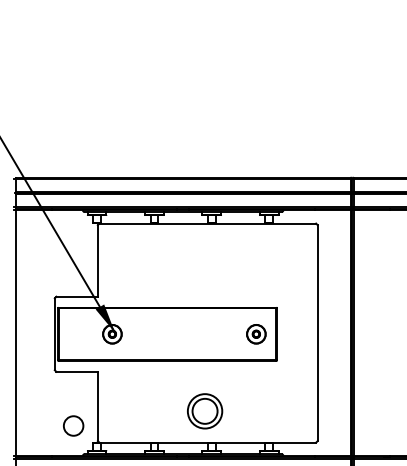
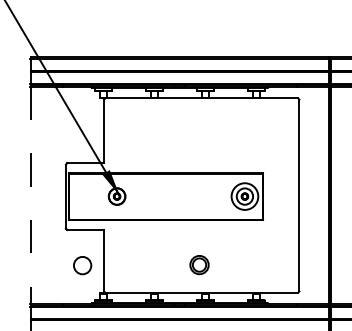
line: (15, 333) -> (31, 195), solid -> dashed
circle: (255, 333) -> (244, 195), size x1.6
part: (205, 411) -> (199, 265), size x0.6
circle: (73, 425) -> (82, 265), moved

